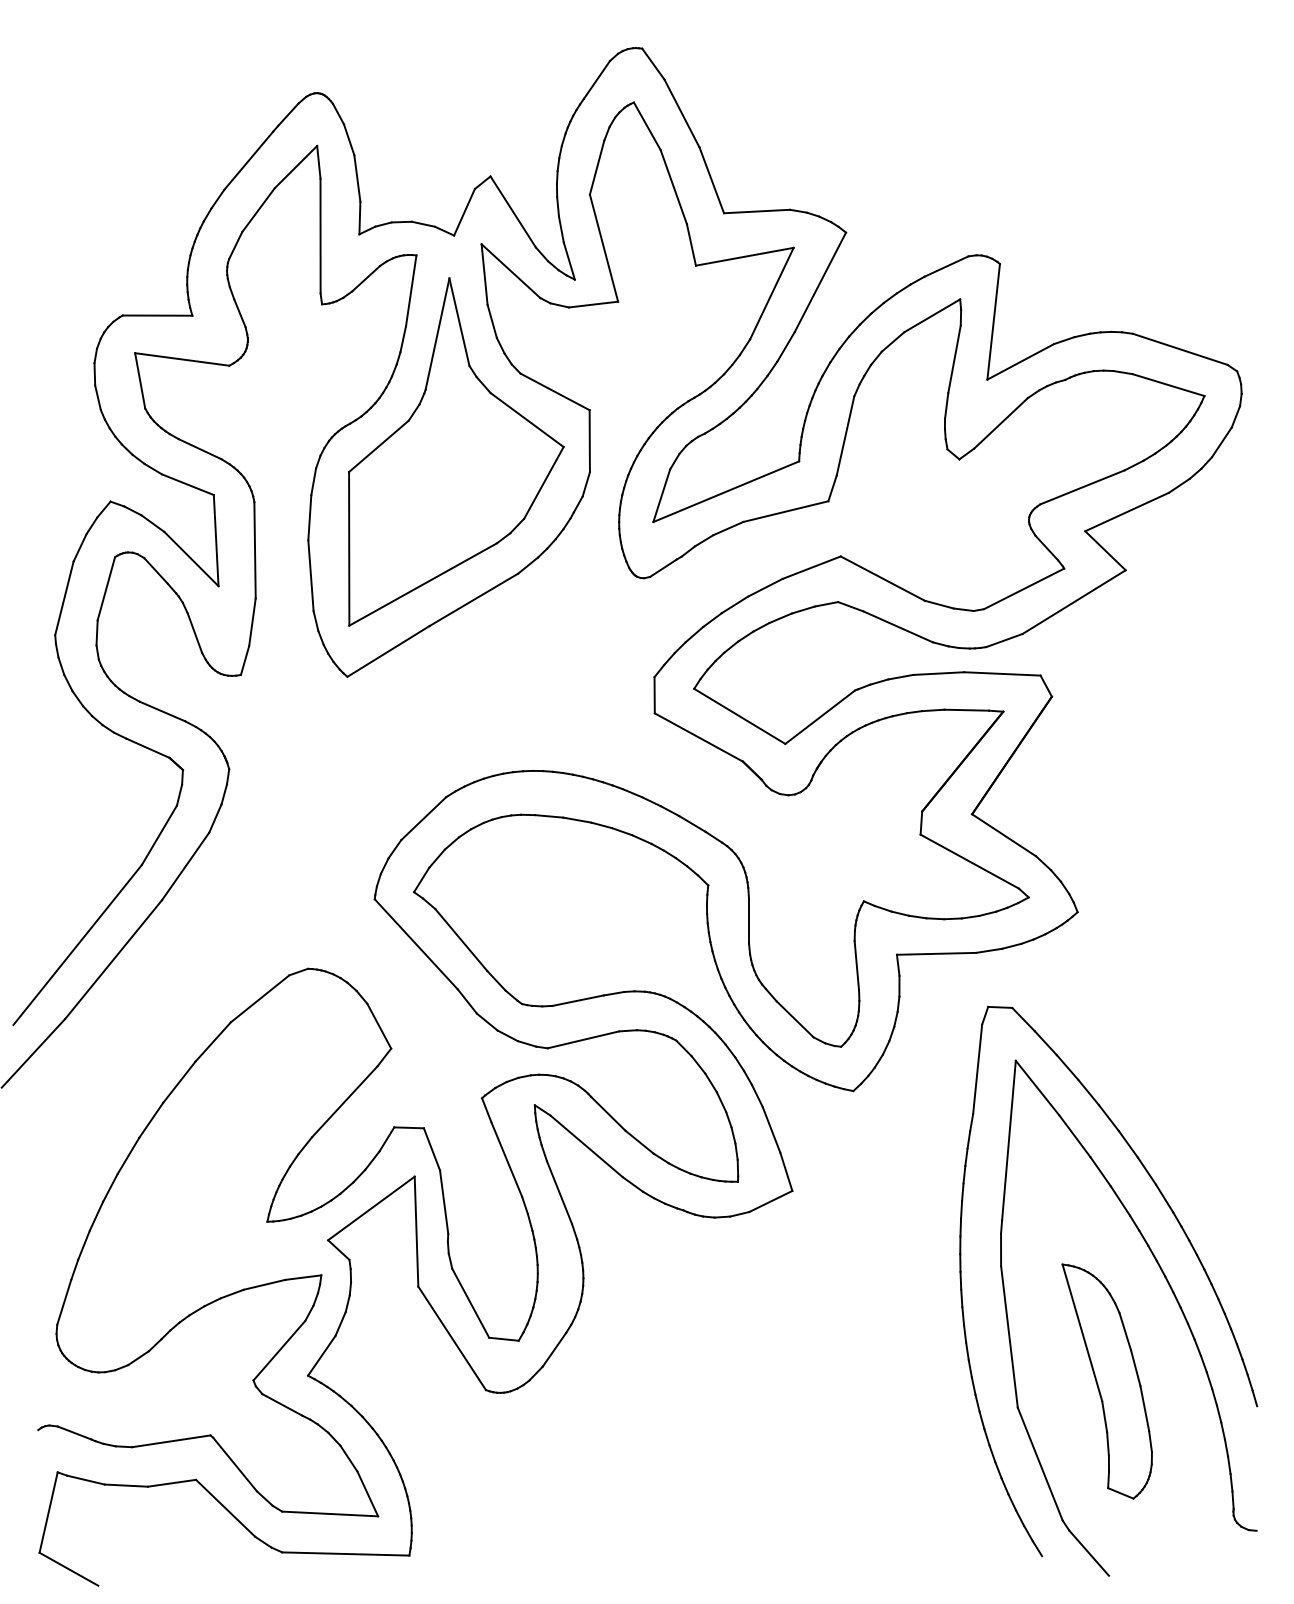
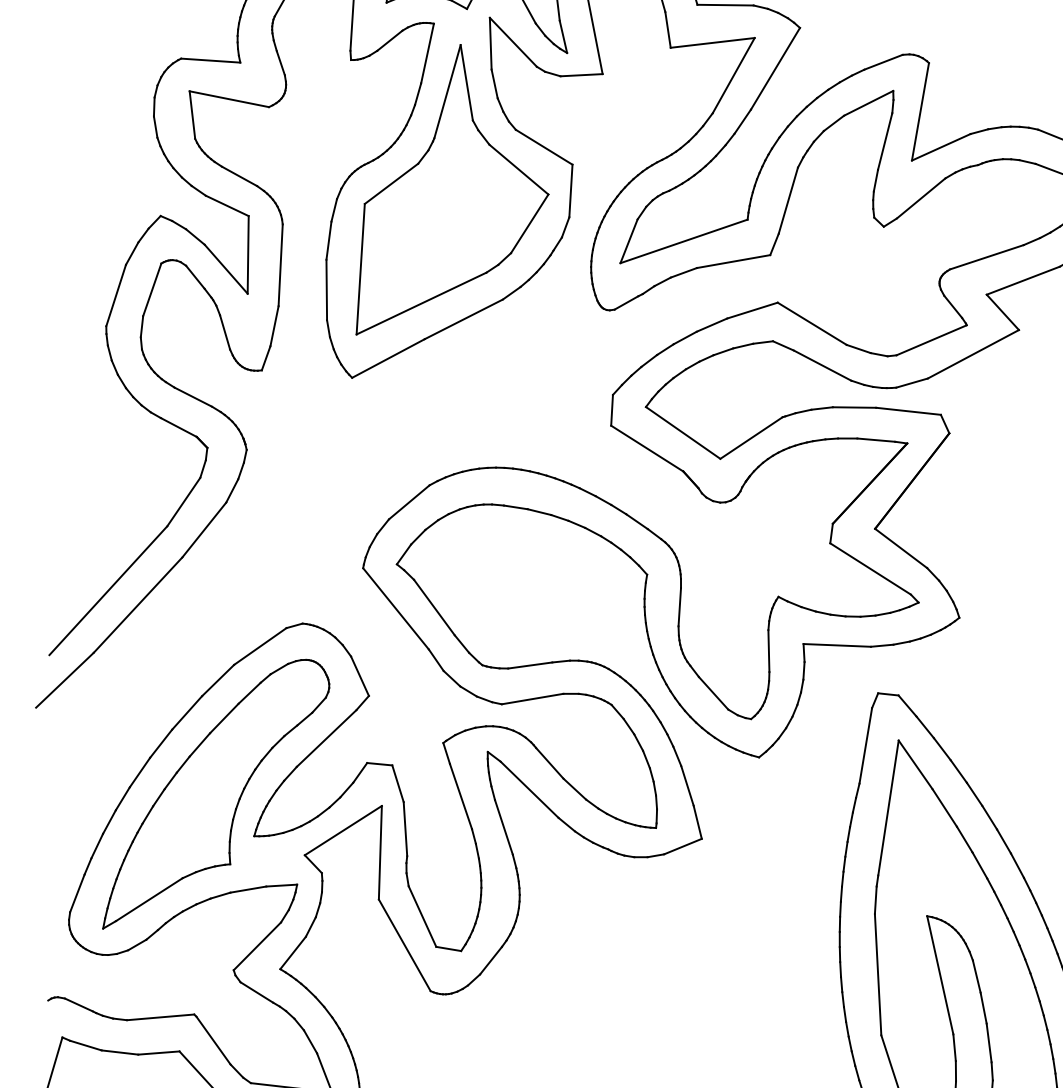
part: (220, 1176) -> (216, 795), added

